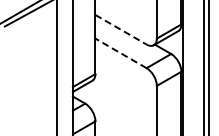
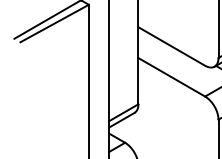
line: (121, 29) -> (172, 46), dashed -> solid
line: (121, 53) -> (172, 77), dashed -> solid

